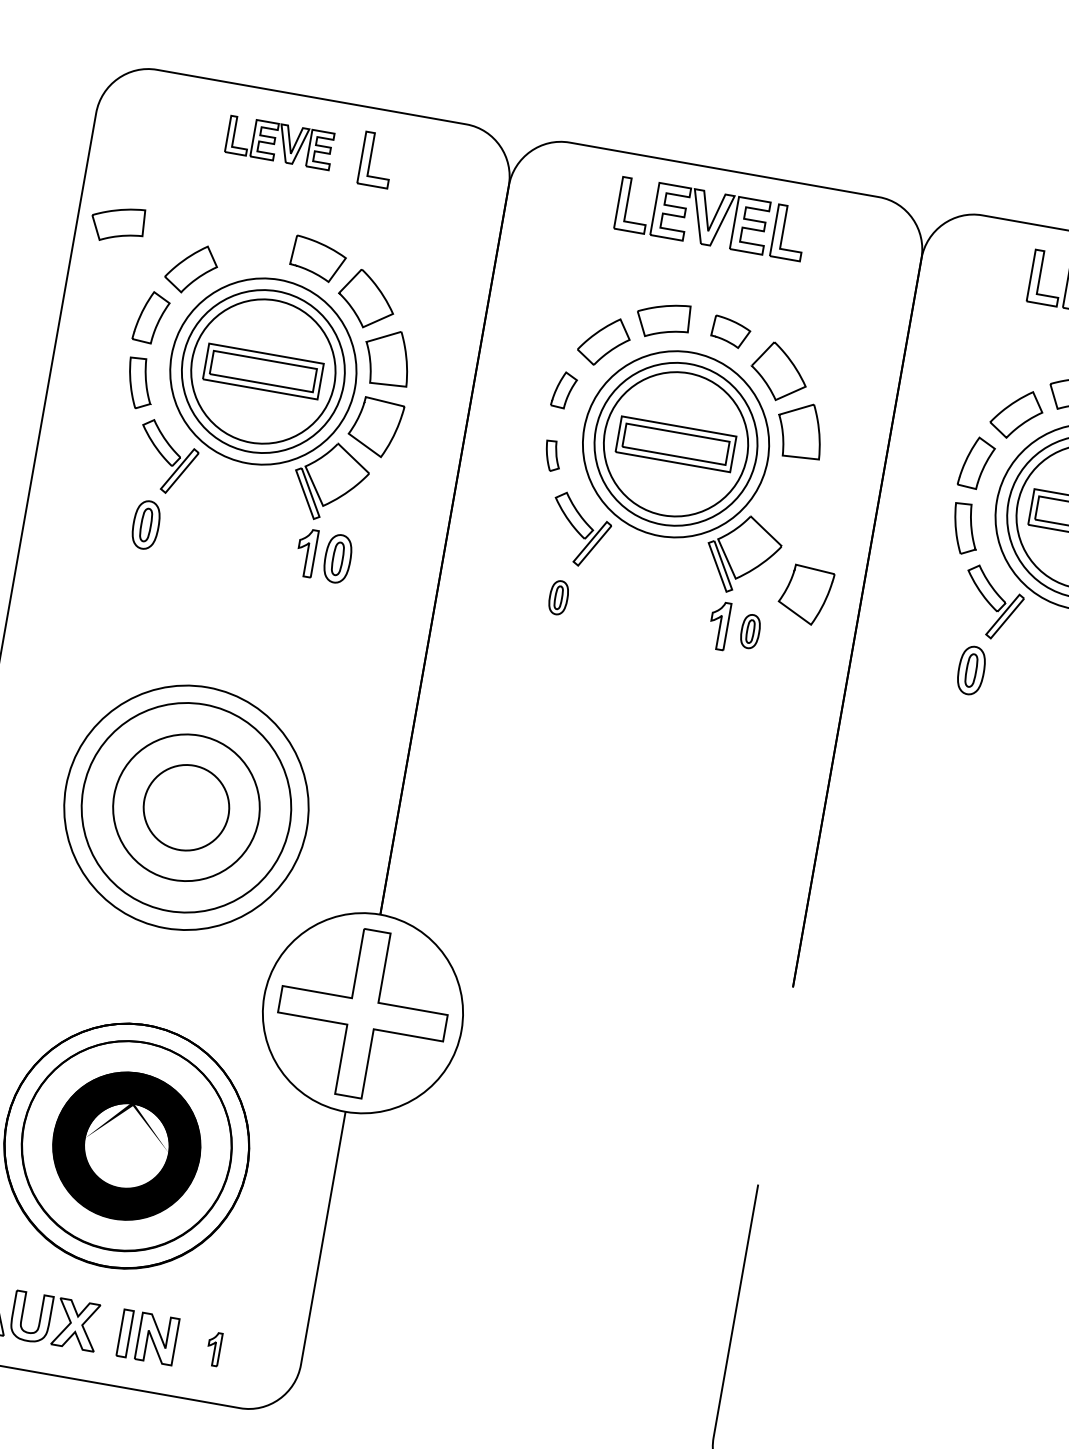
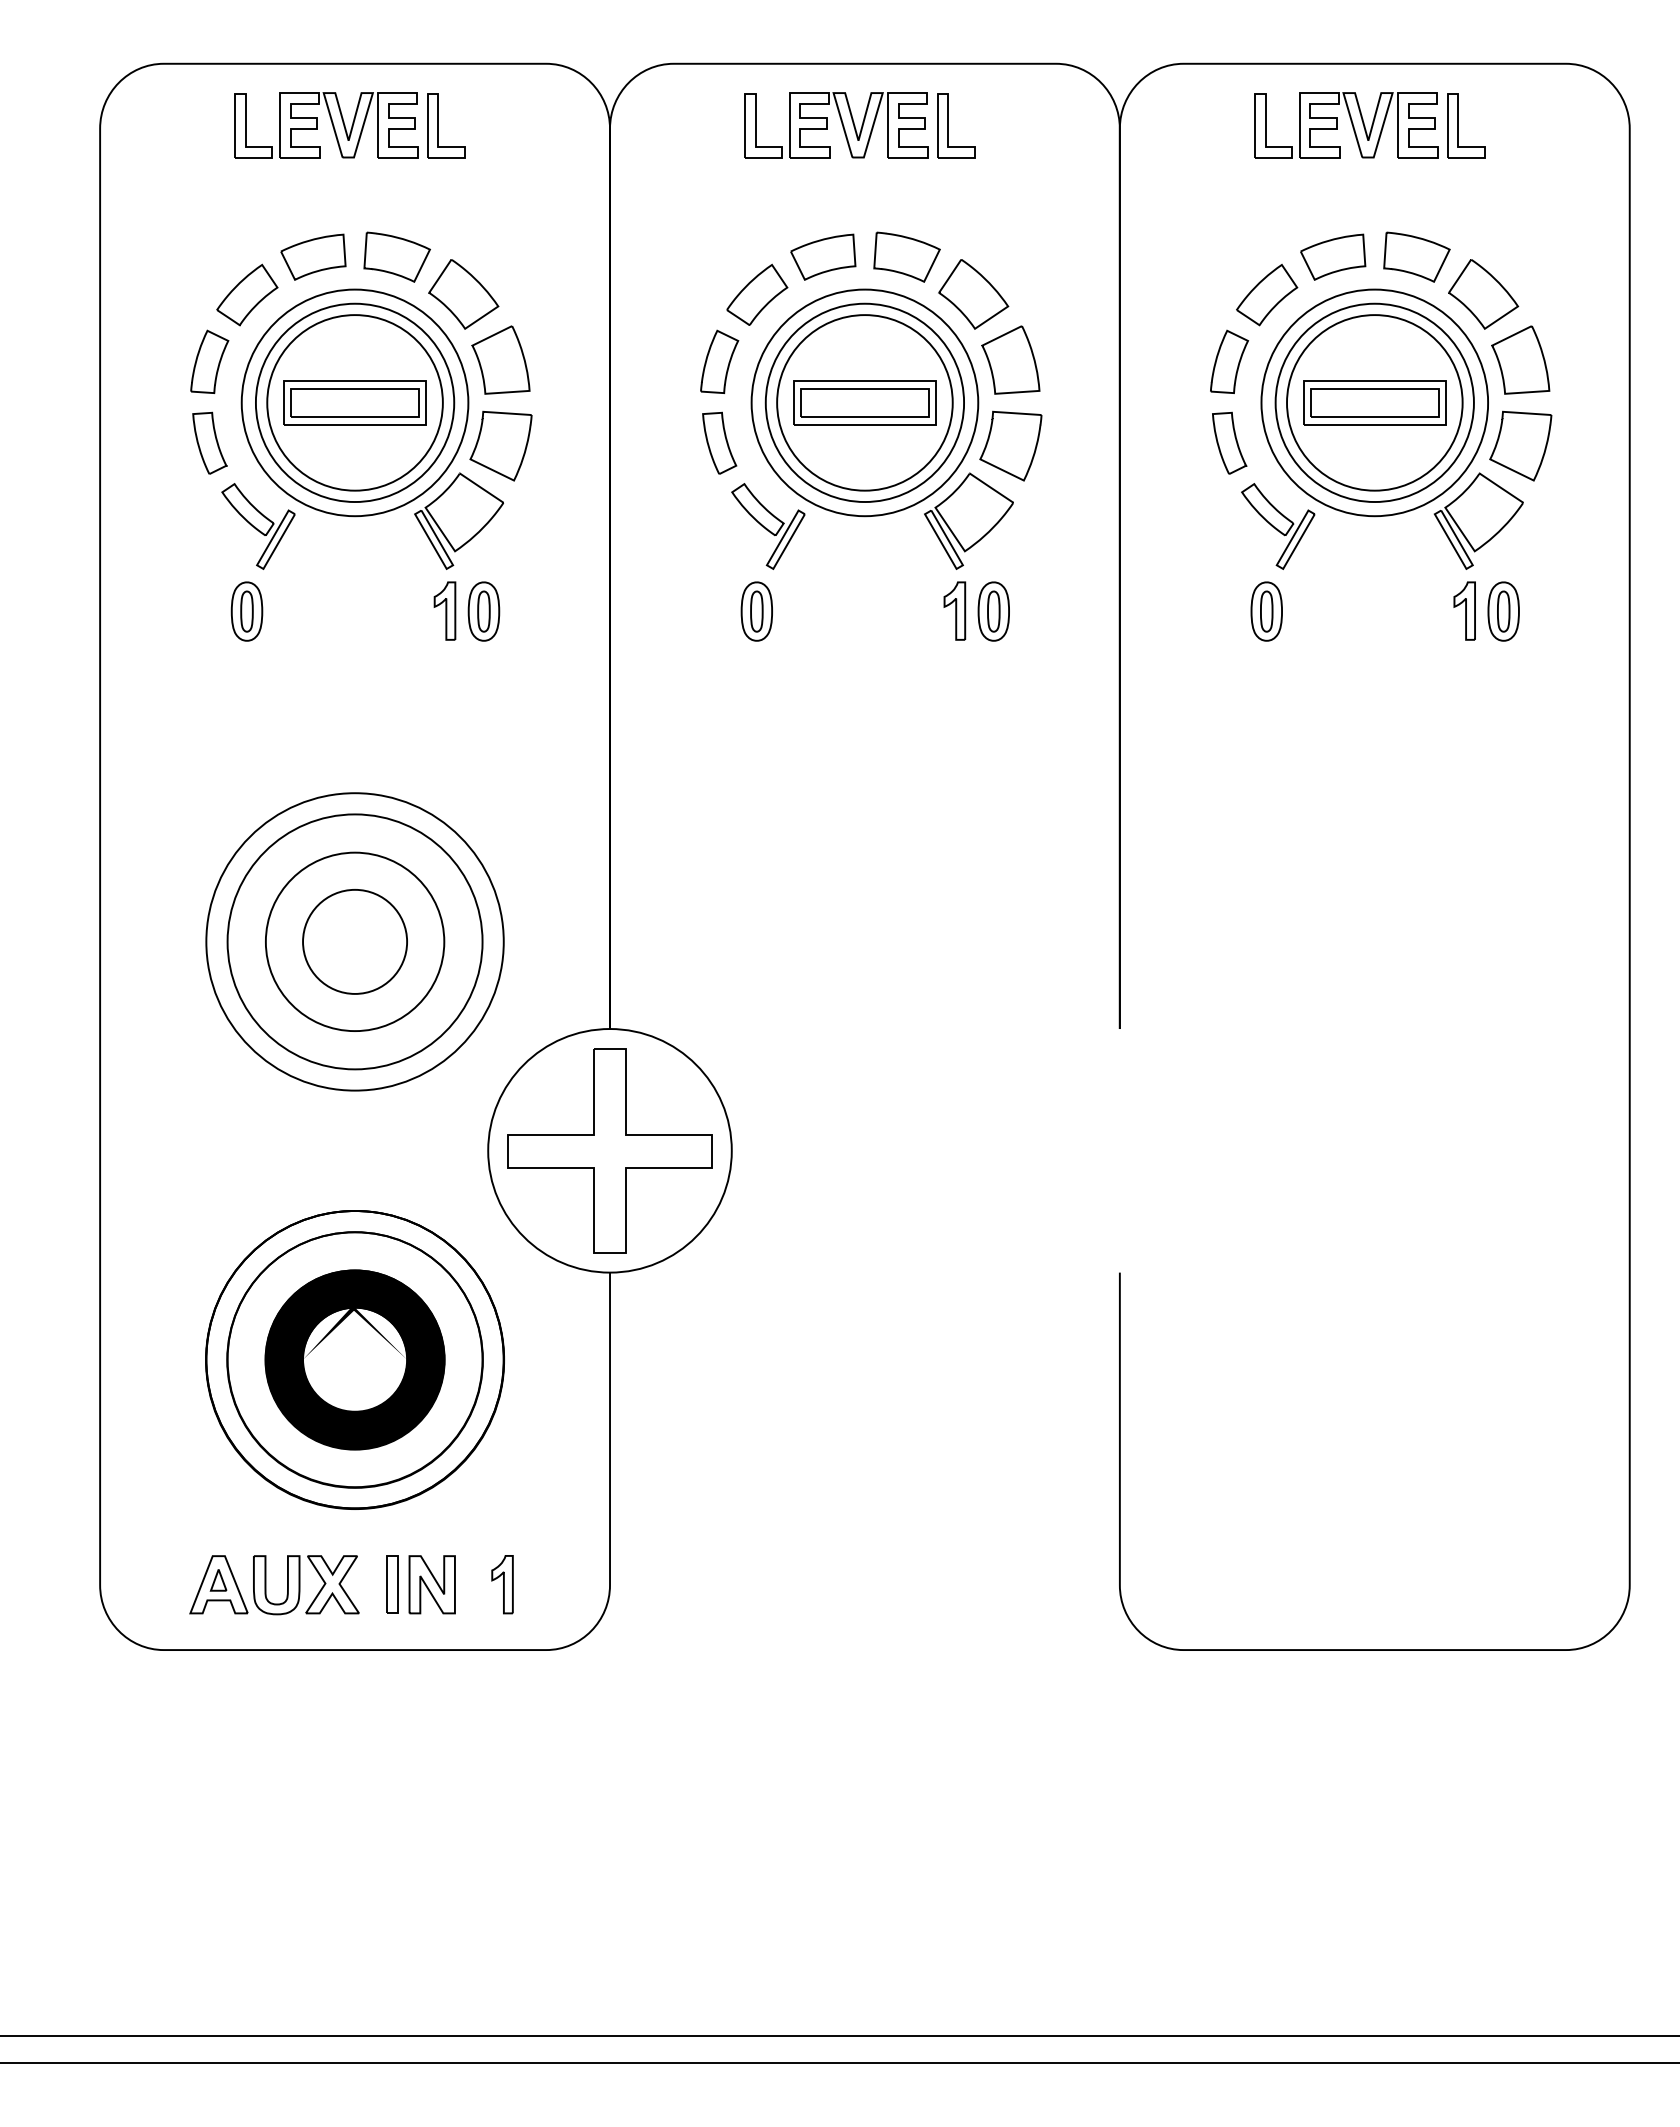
part: (279, 142) -> (326, 125), size x1.43
part: (117, 223) -> (313, 256), moved
part: (730, 331) -> (906, 256), size x1.43
part: (564, 390) -> (719, 361), size x1.43
part: (552, 455) -> (719, 442), size x1.67
part: (805, 594) -> (1010, 445), moved
part: (558, 597) -> (756, 611), size x1.43
part: (750, 631) -> (993, 611), size x1.43
part: (214, 1348) -> (502, 1584), size x1.43

